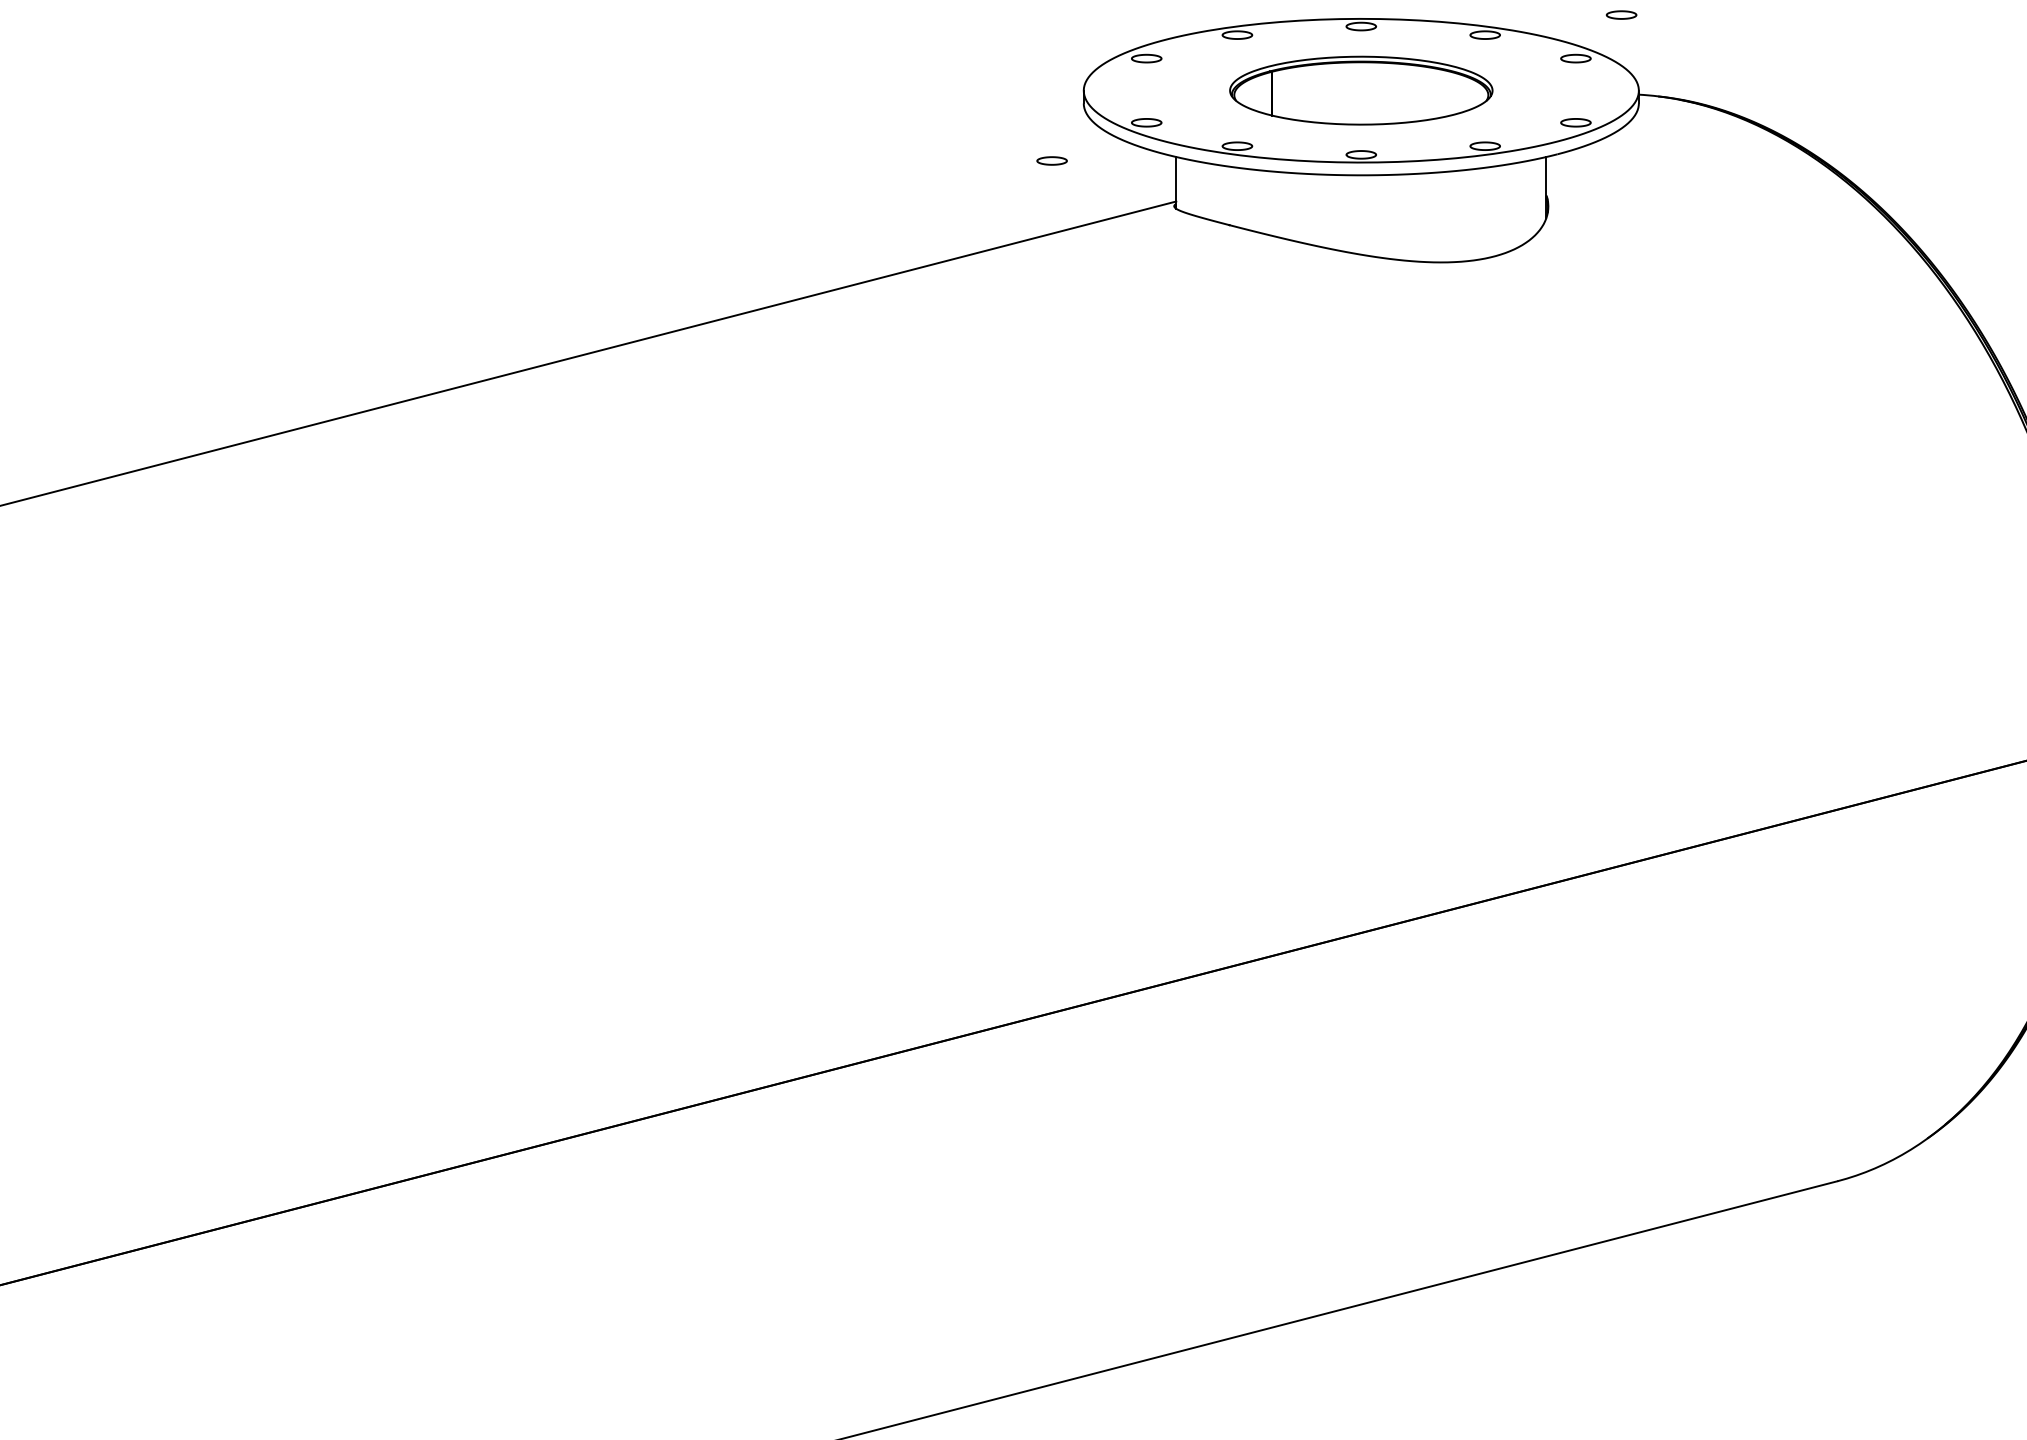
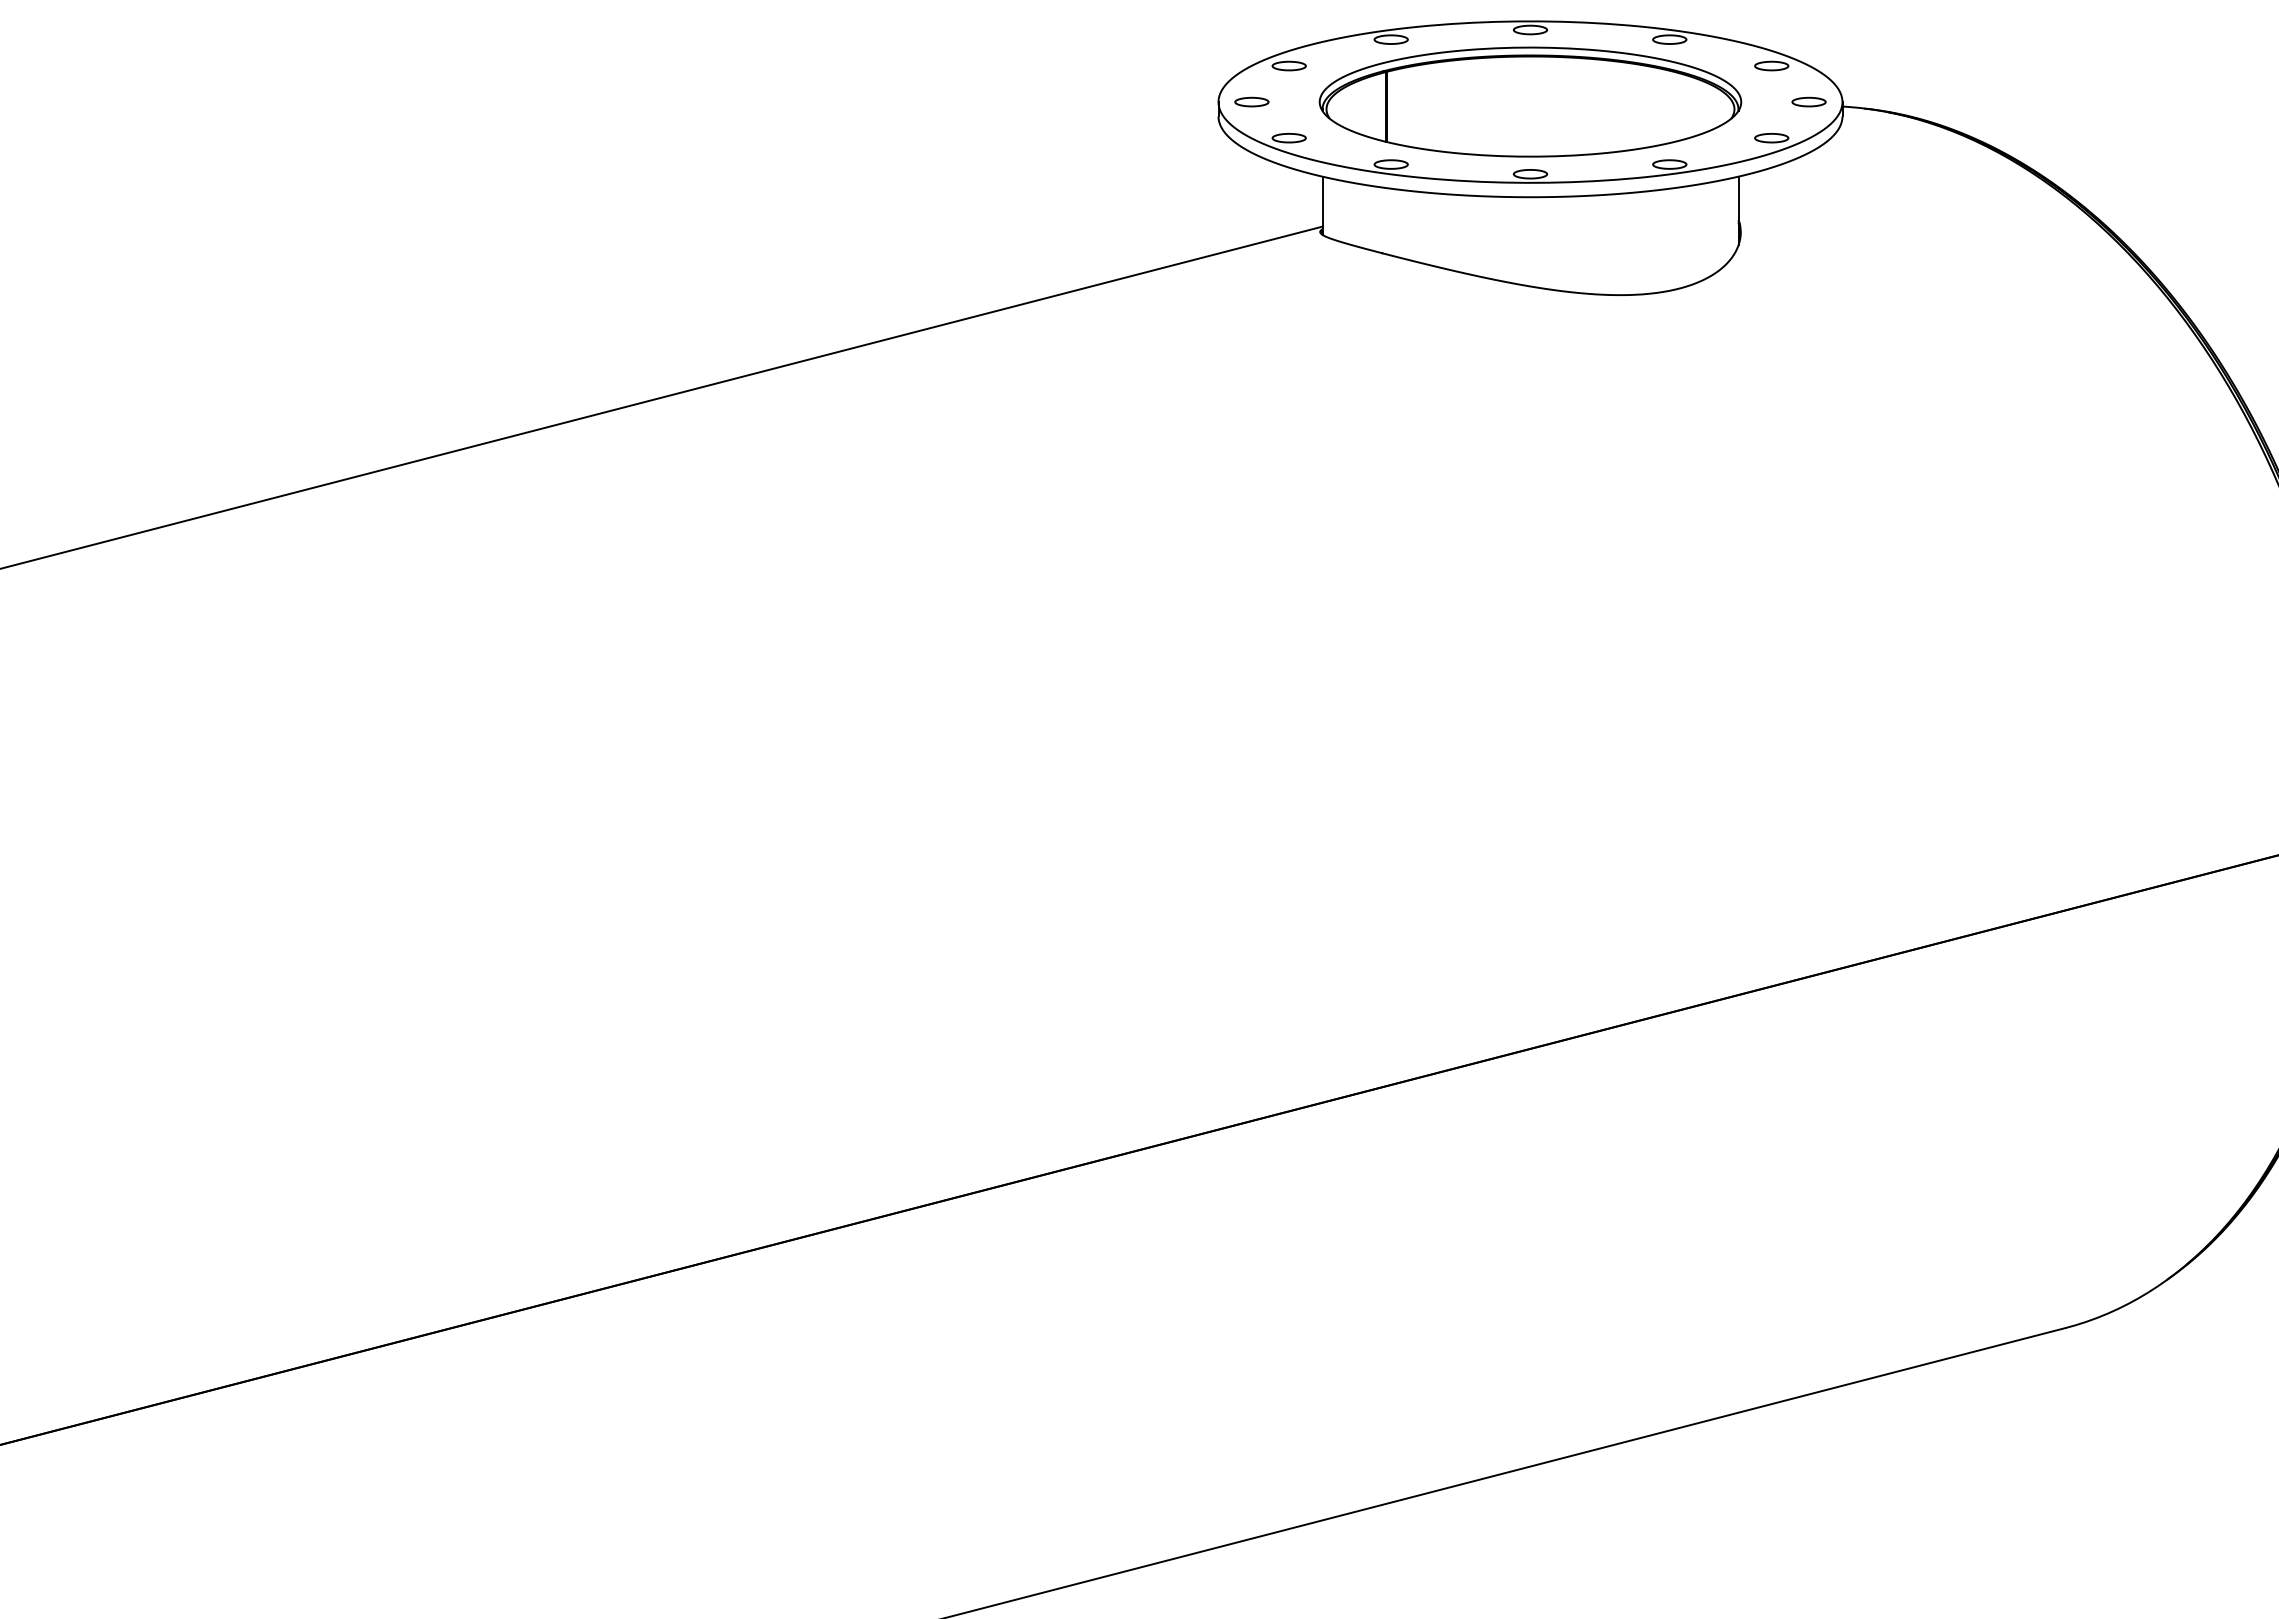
part: (1621, 14) -> (1808, 101), moved
part: (1361, 90) -> (1530, 101), size x1.43
part: (1051, 160) -> (1251, 101), moved

